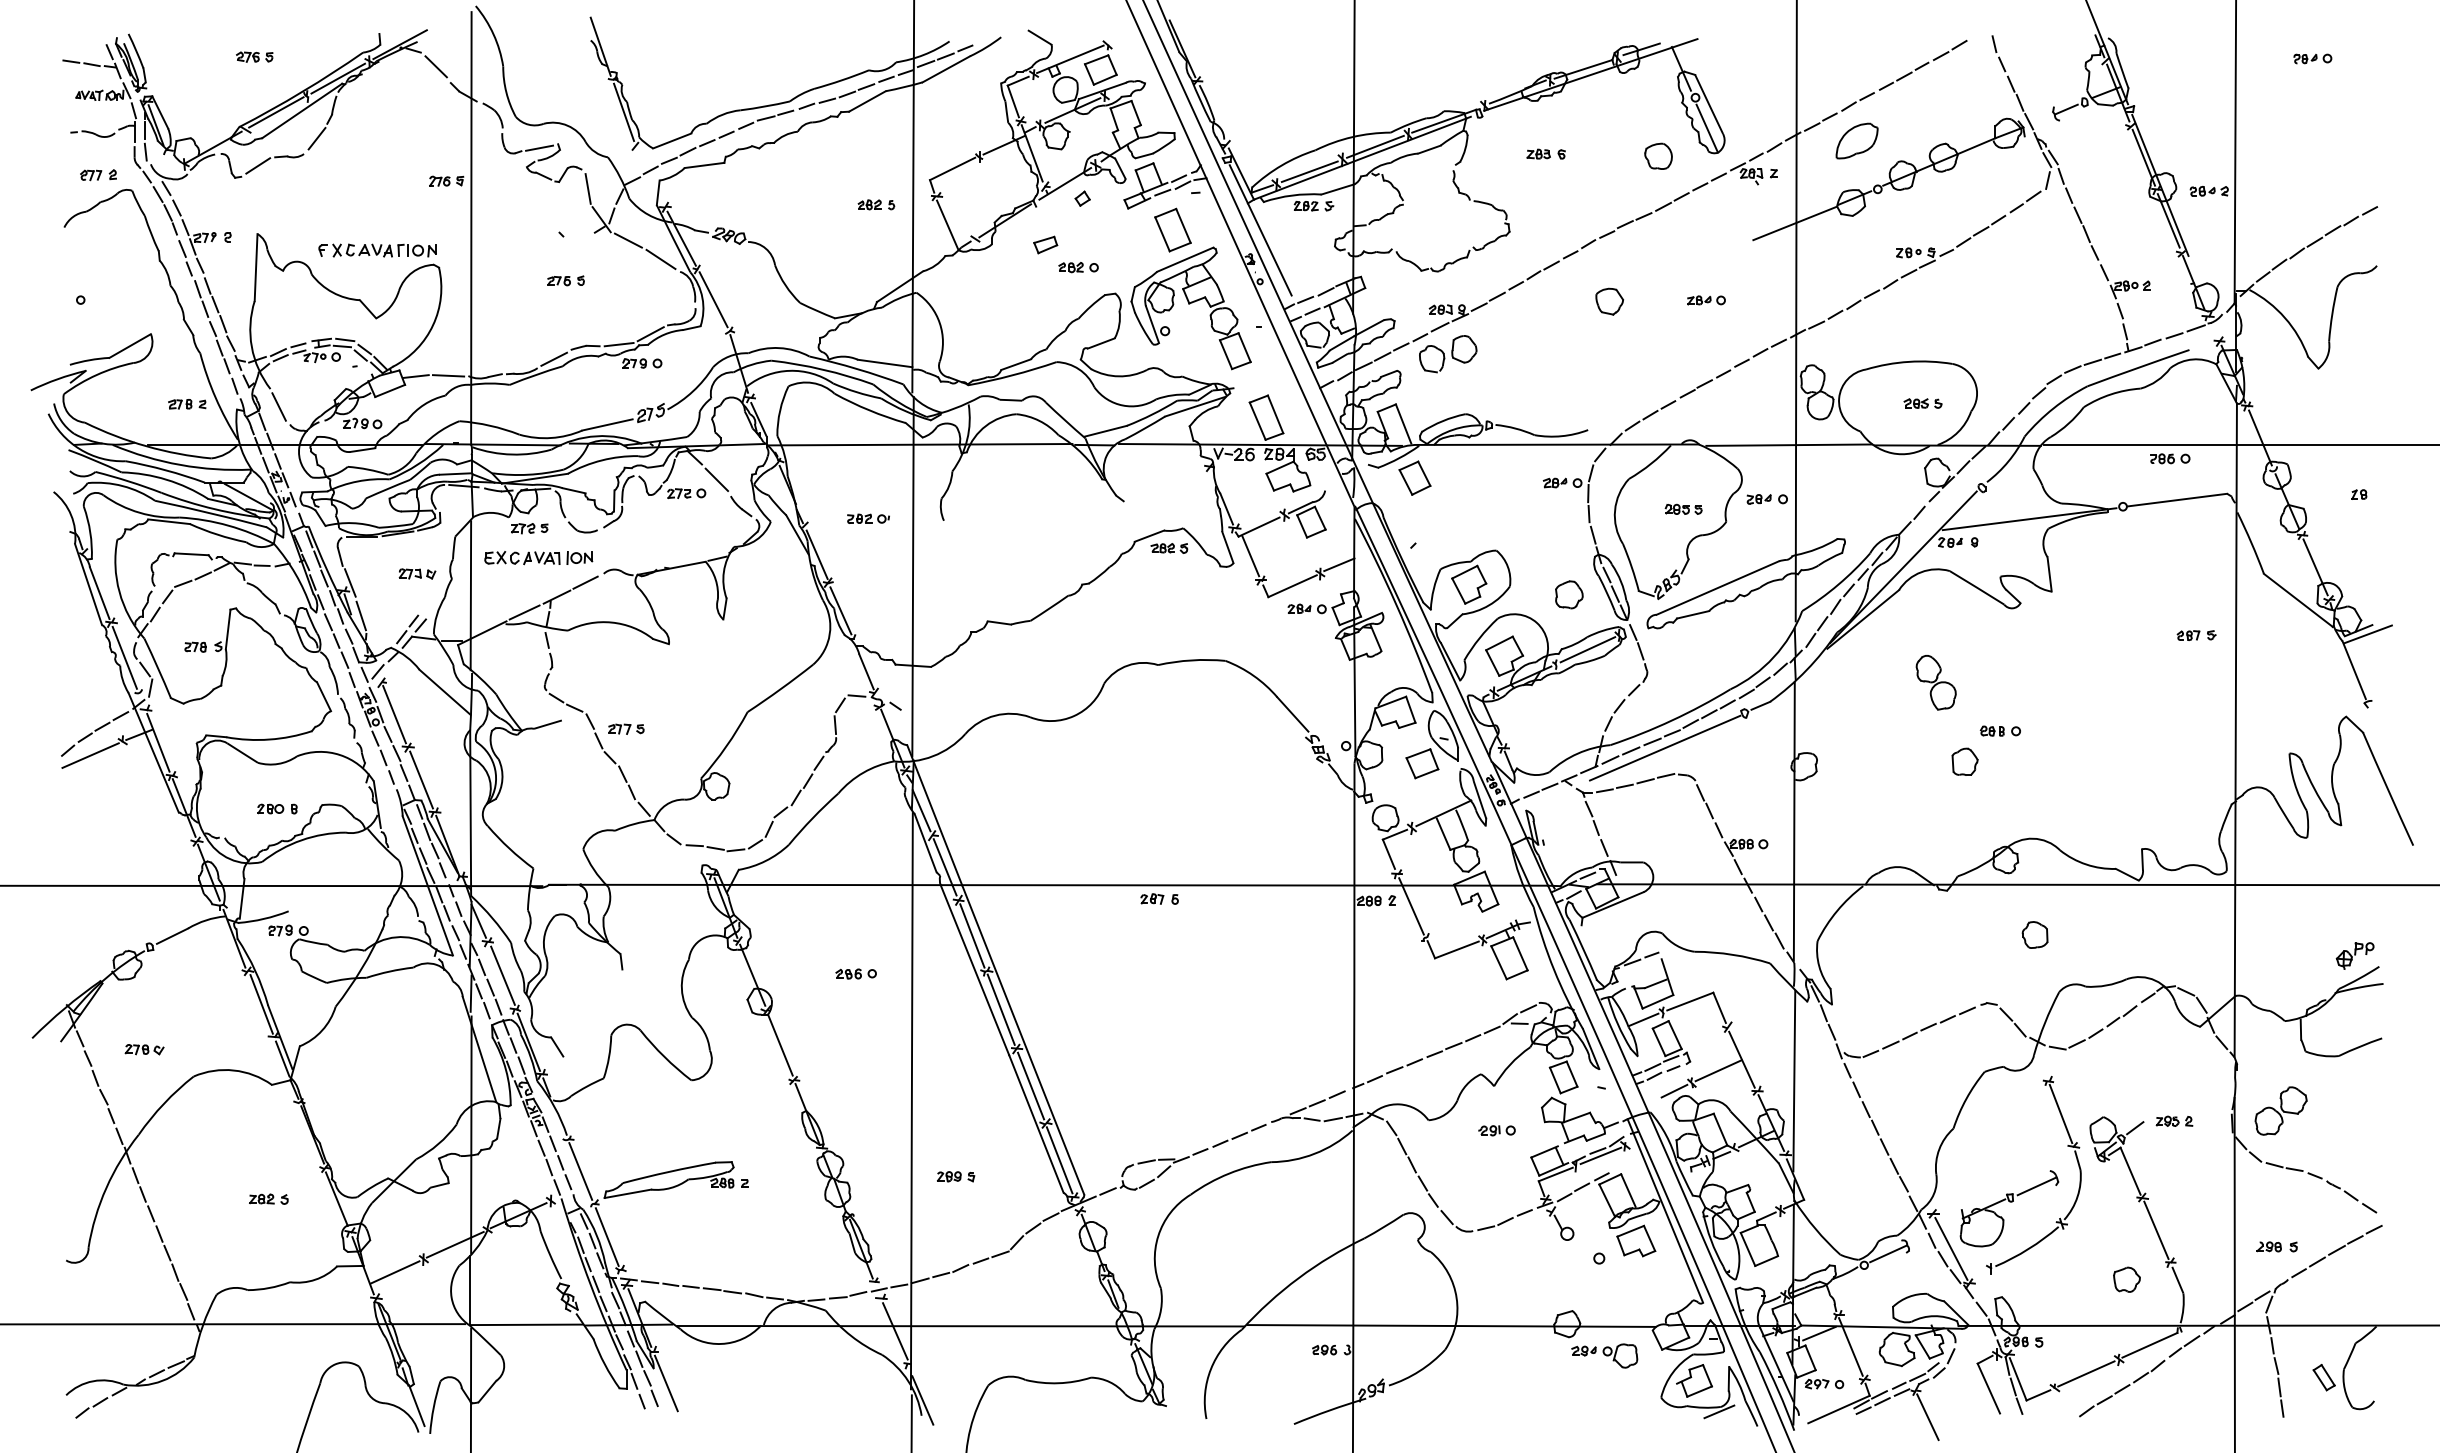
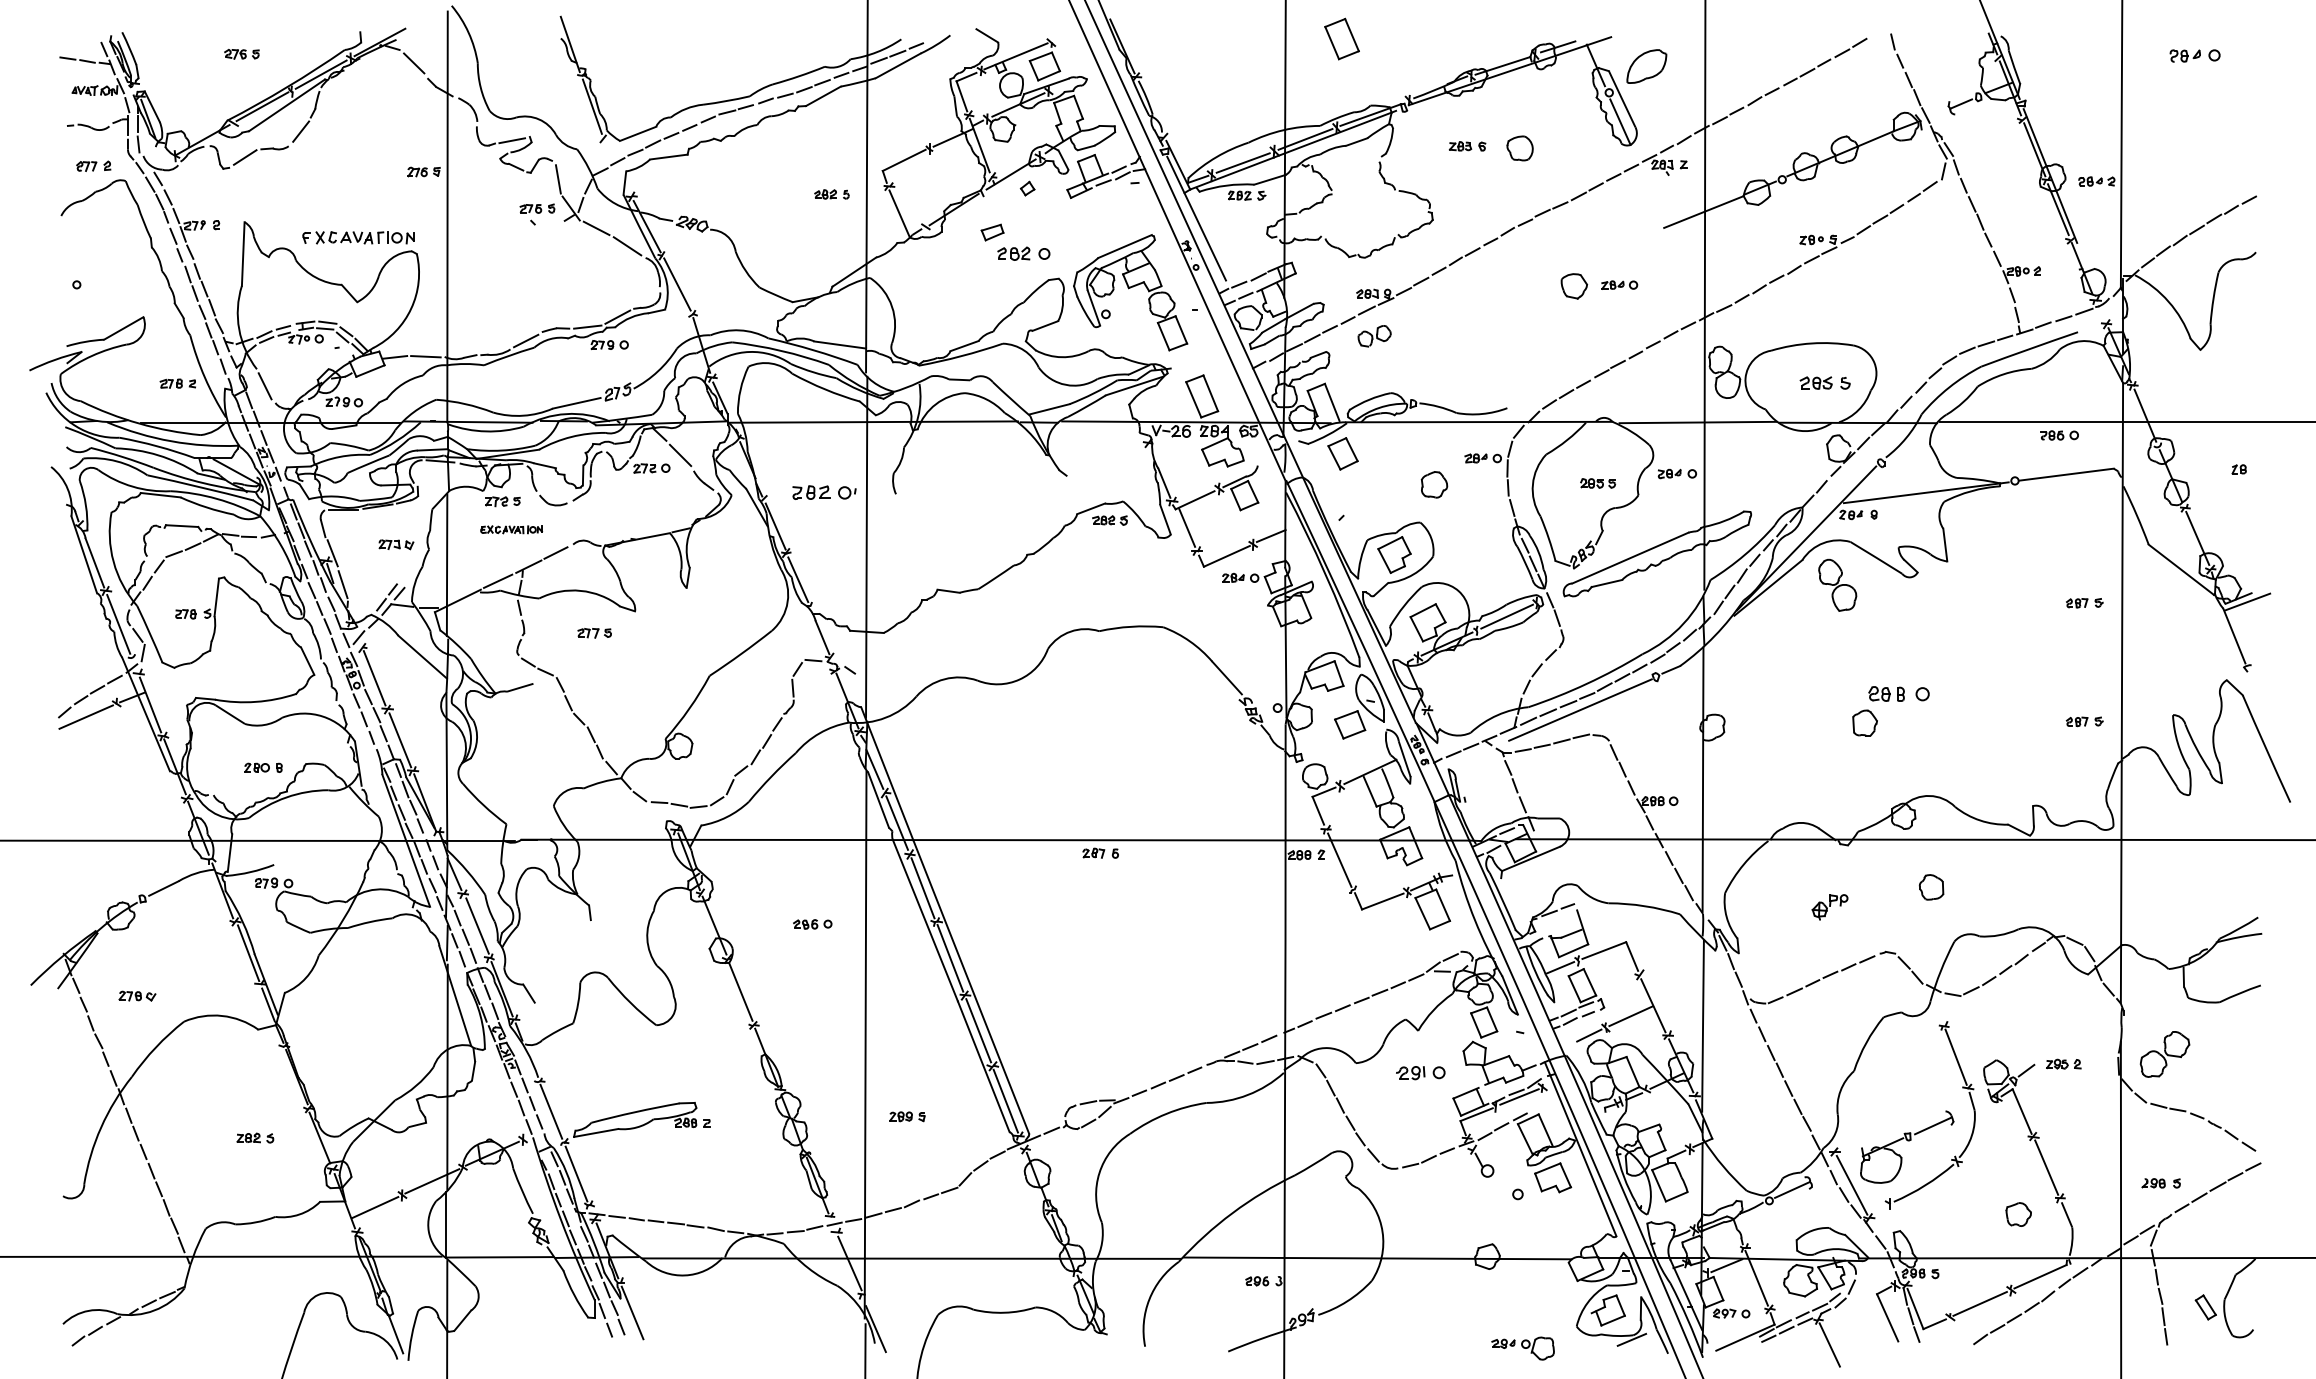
part: (2312, 58) -> (2194, 55), size x1.4
part: (1856, 140) -> (1646, 66), moved
part: (1658, 155) -> (1520, 147), moved
part: (1172, 229) -> (1341, 38), moved
part: (1078, 267) -> (1023, 253), size x1.4
part: (565, 280) -> (536, 208), moved
part: (1609, 301) -> (1574, 286), moved
part: (1448, 354) -> (1374, 336), size x0.6
part: (1922, 403) -> (1824, 382), size x1.4
part: (868, 518) -> (824, 492), size x1.6
part: (538, 558) -> (511, 530), size x0.6
part: (1569, 594) -> (1434, 484), moved
part: (1935, 682) -> (1837, 585), moved
part: (626, 728) -> (594, 632), moved
part: (1999, 730) -> (1897, 693), size x1.6
part: (2196, 760) -> (2084, 721), added
part: (2354, 955) -> (1829, 906), moved
part: (1496, 1130) -> (1420, 1072), size x1.4
part: (1604, 1355) -> (1522, 1348), moved

